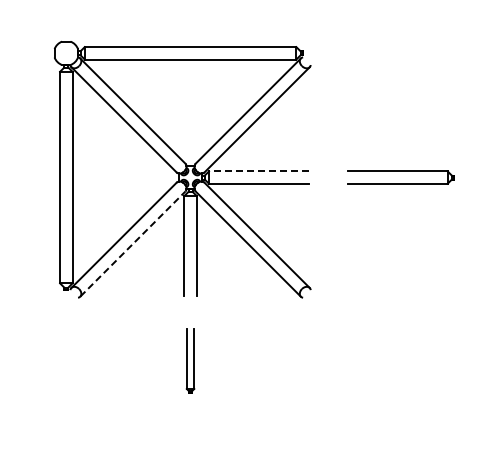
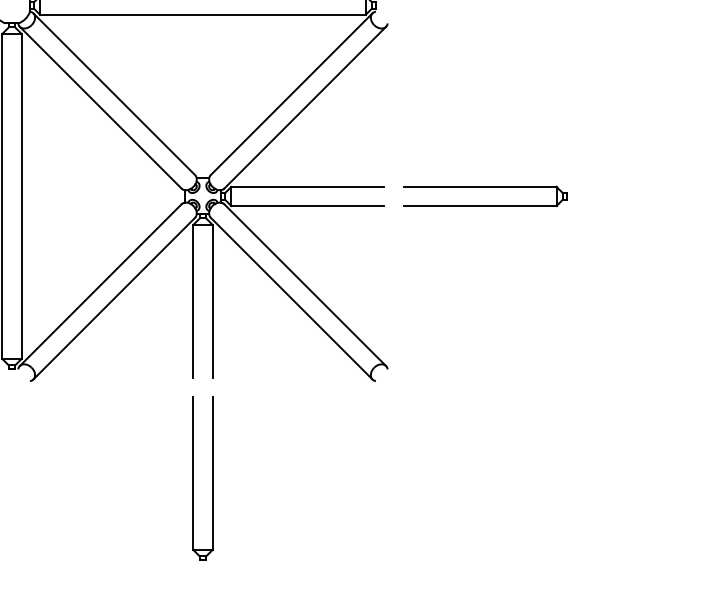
line: (258, 171) -> (307, 187), dashed -> solid
part: (400, 177) -> (484, 196), moved
line: (133, 243) -> (115, 297), dashed -> solid
part: (190, 360) -> (202, 477), size x1.67

